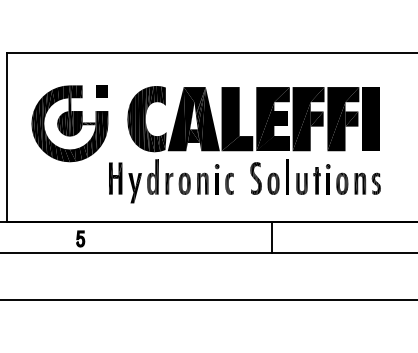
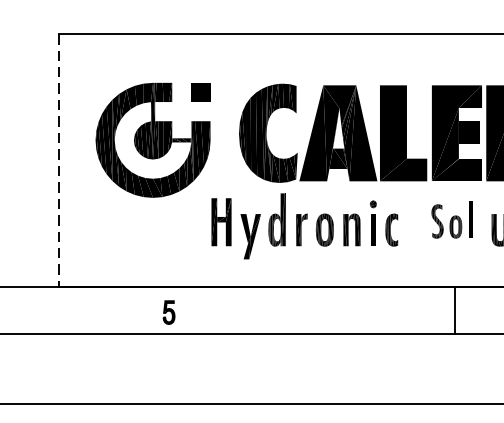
line: (6, 137) -> (58, 160), solid -> dashed
part: (269, 176) -> (451, 219), size x0.7

